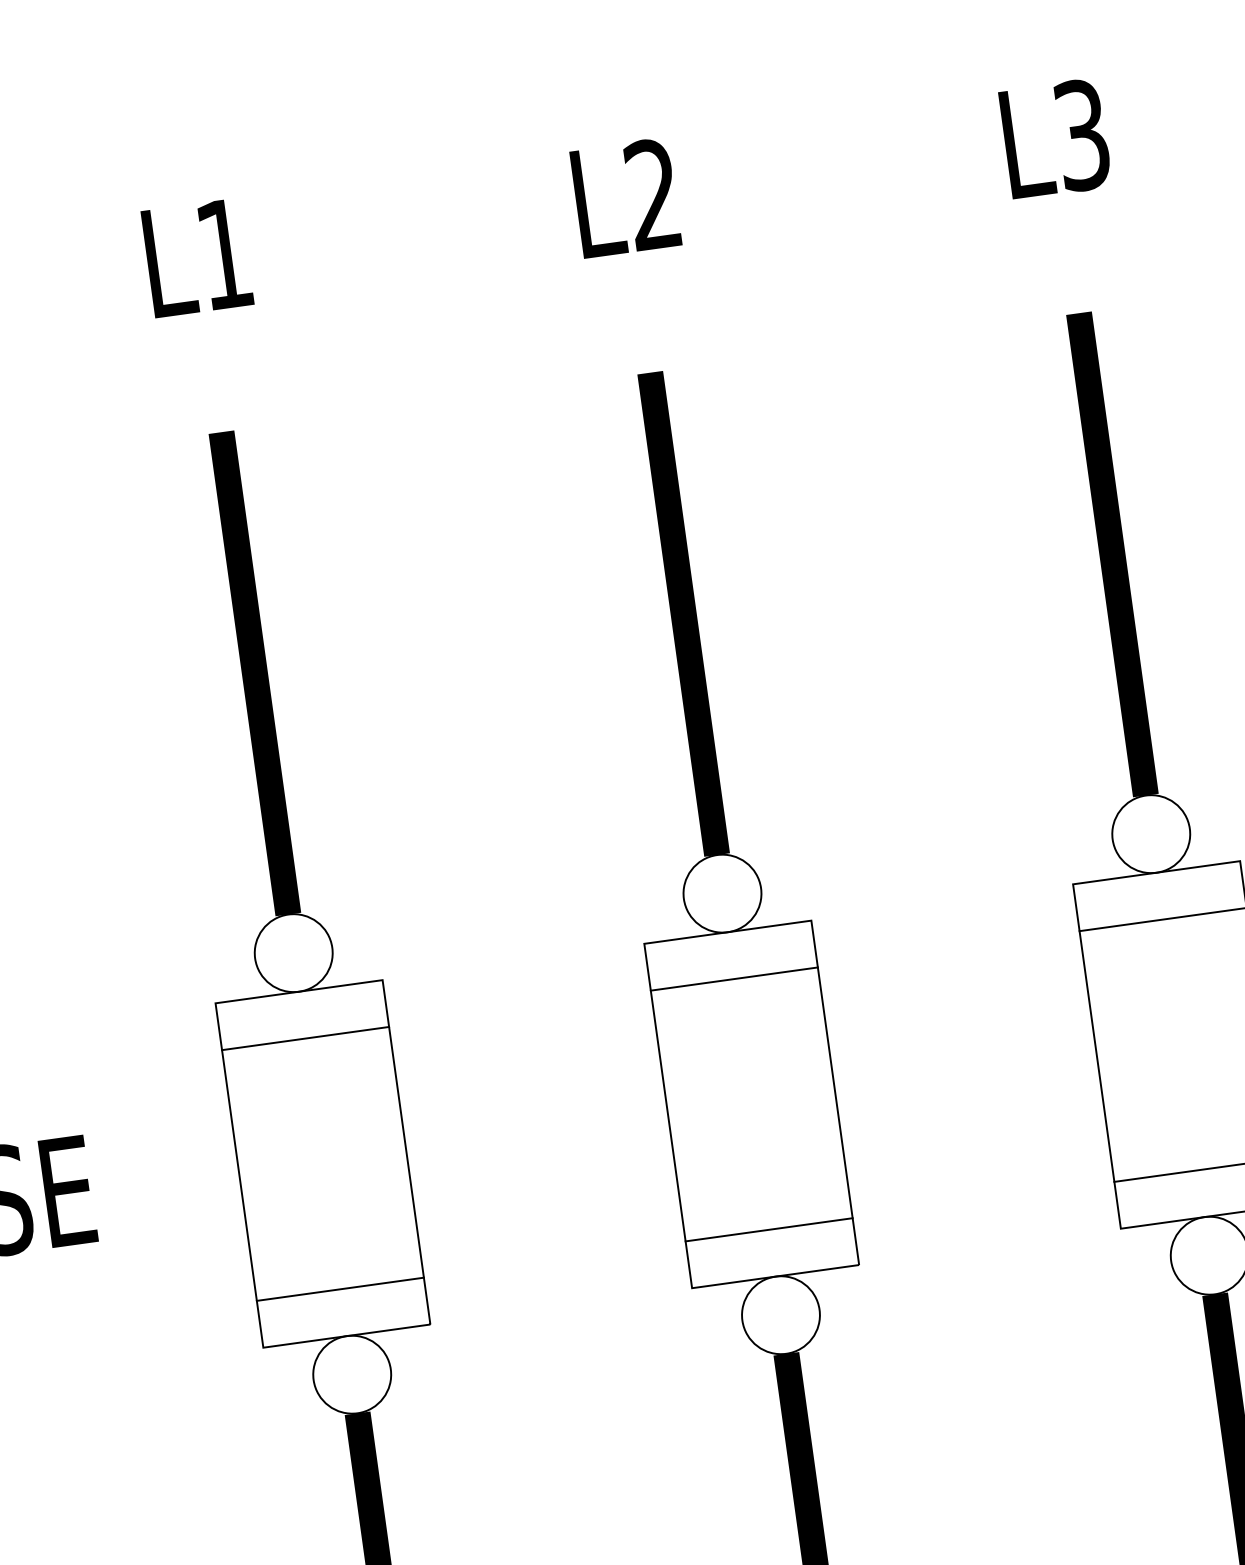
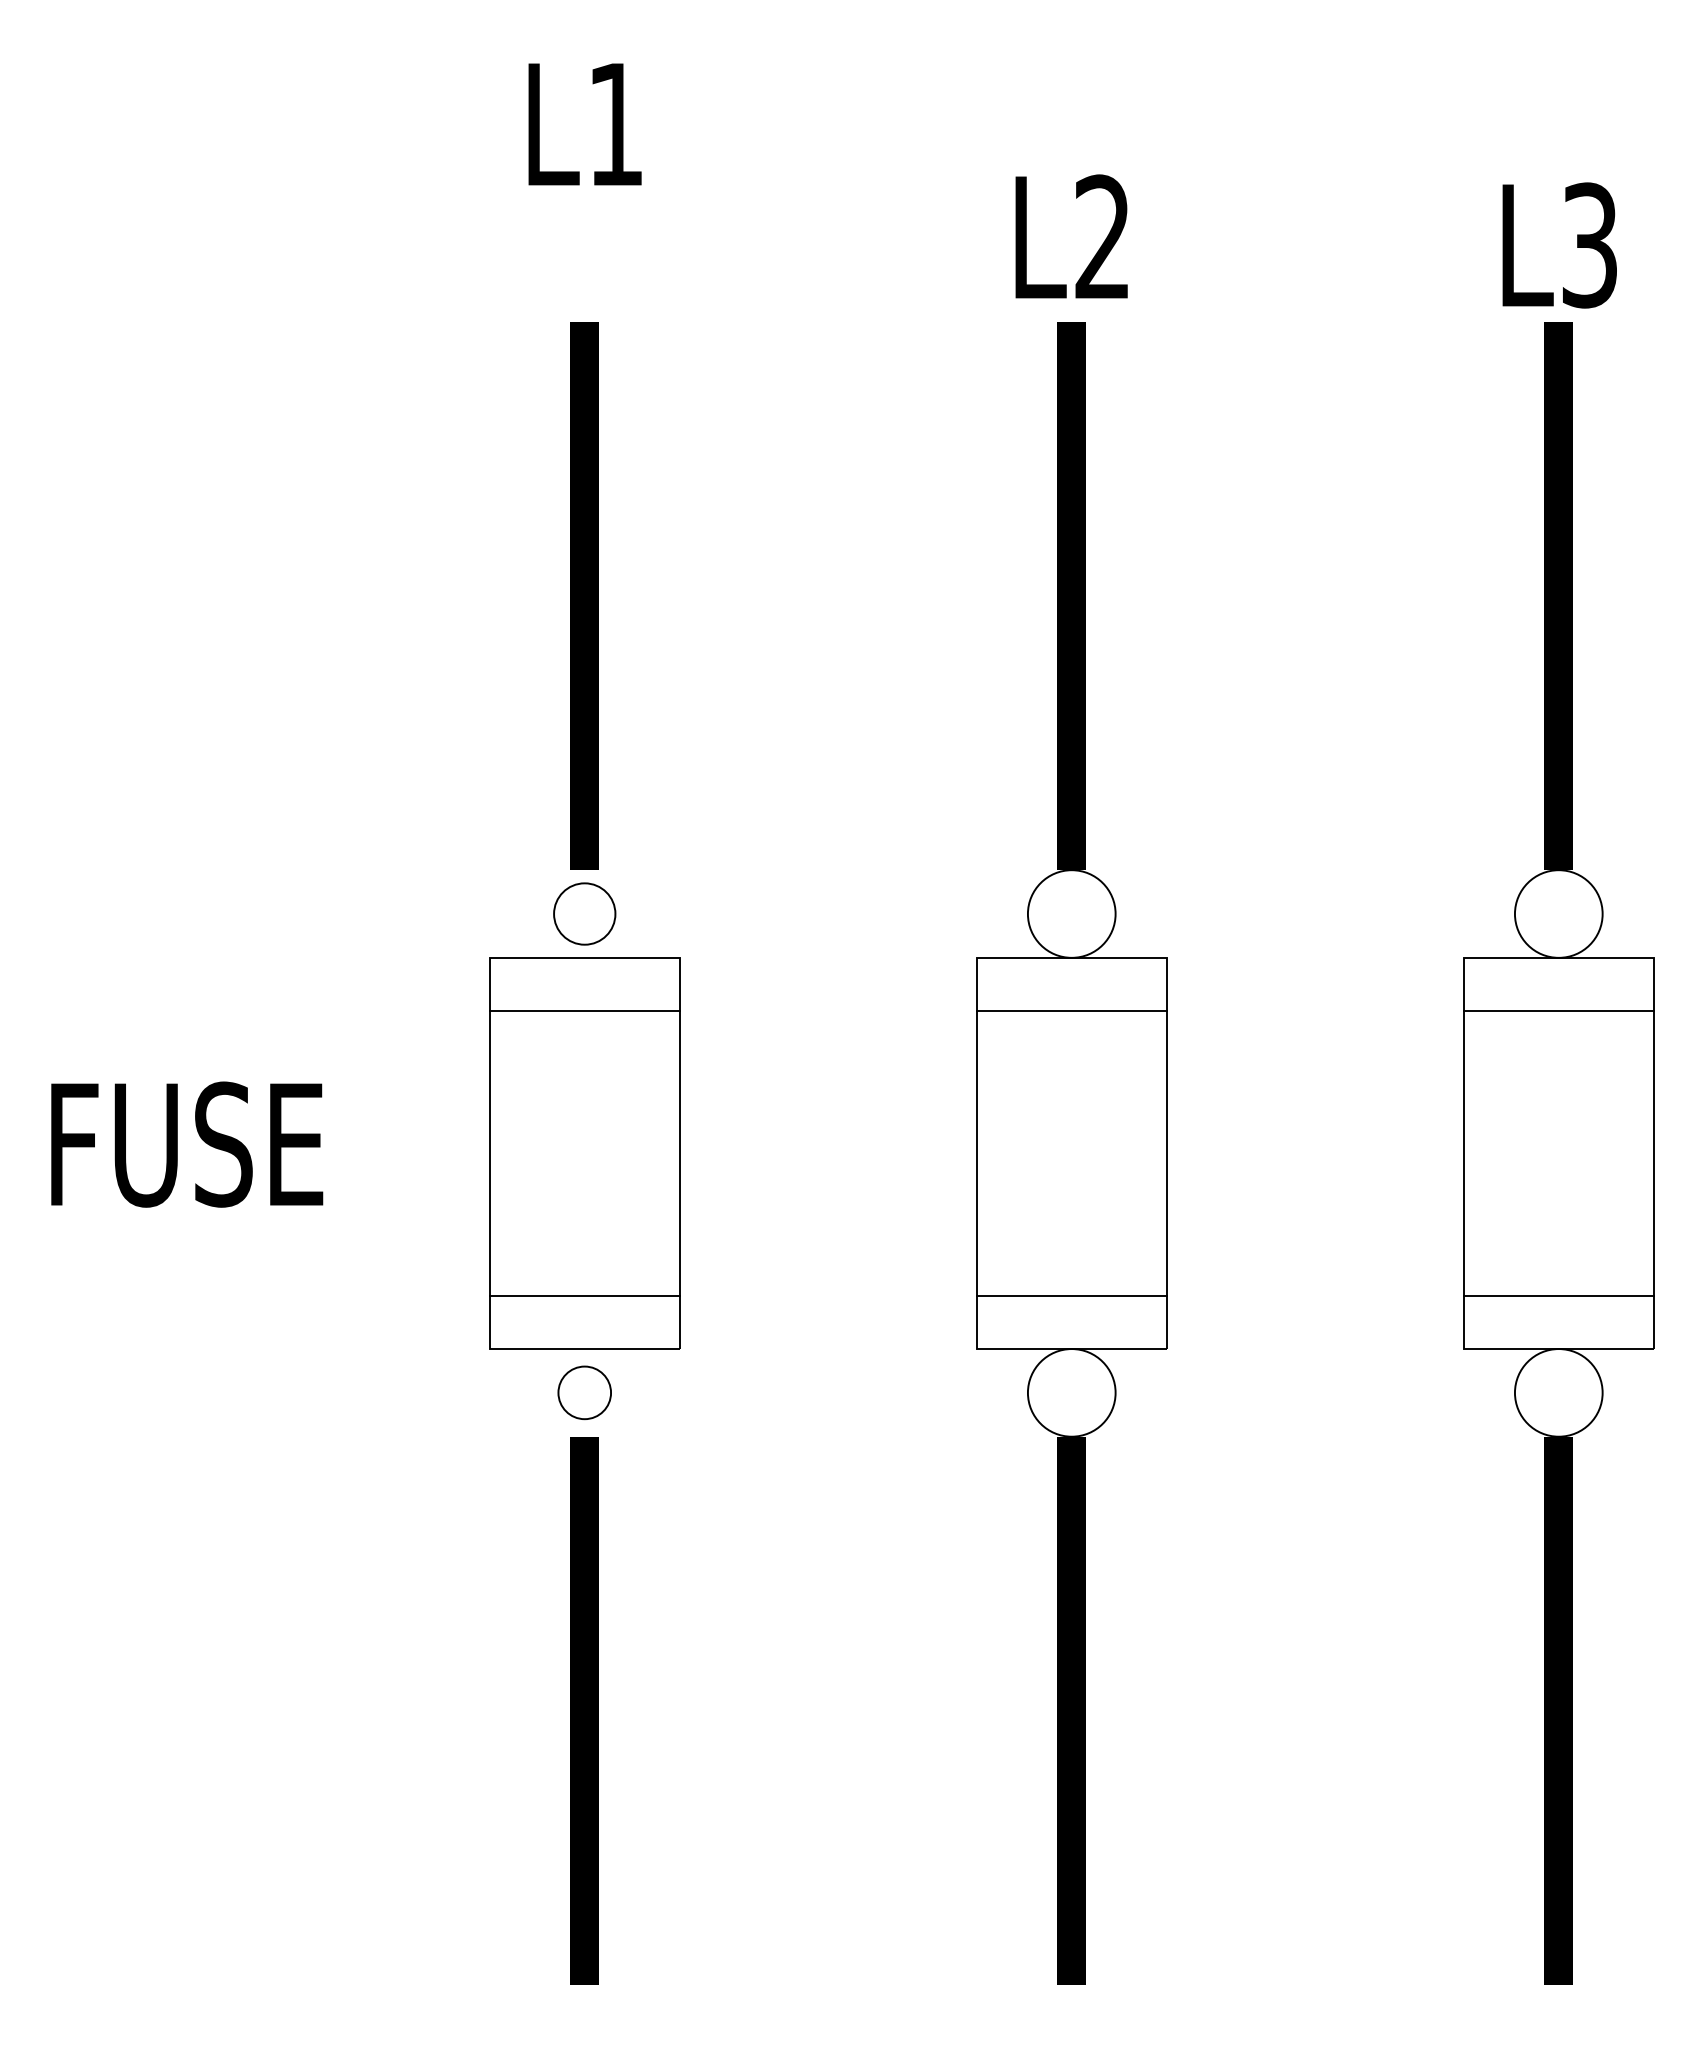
text: (1055, 138) -> (1559, 245), moved
text: (625, 197) -> (1071, 236), moved
circle: (293, 952) -> (584, 913), size x0.7
circle: (351, 1374) -> (584, 1392), size x0.6

